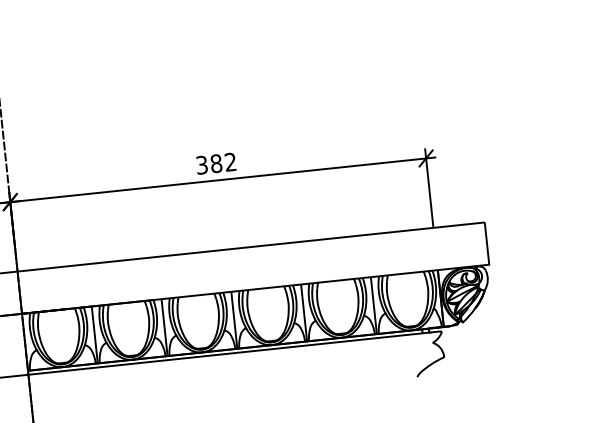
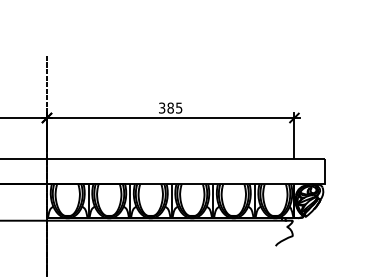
text: (231, 161) -> (179, 107), 382 -> 385

